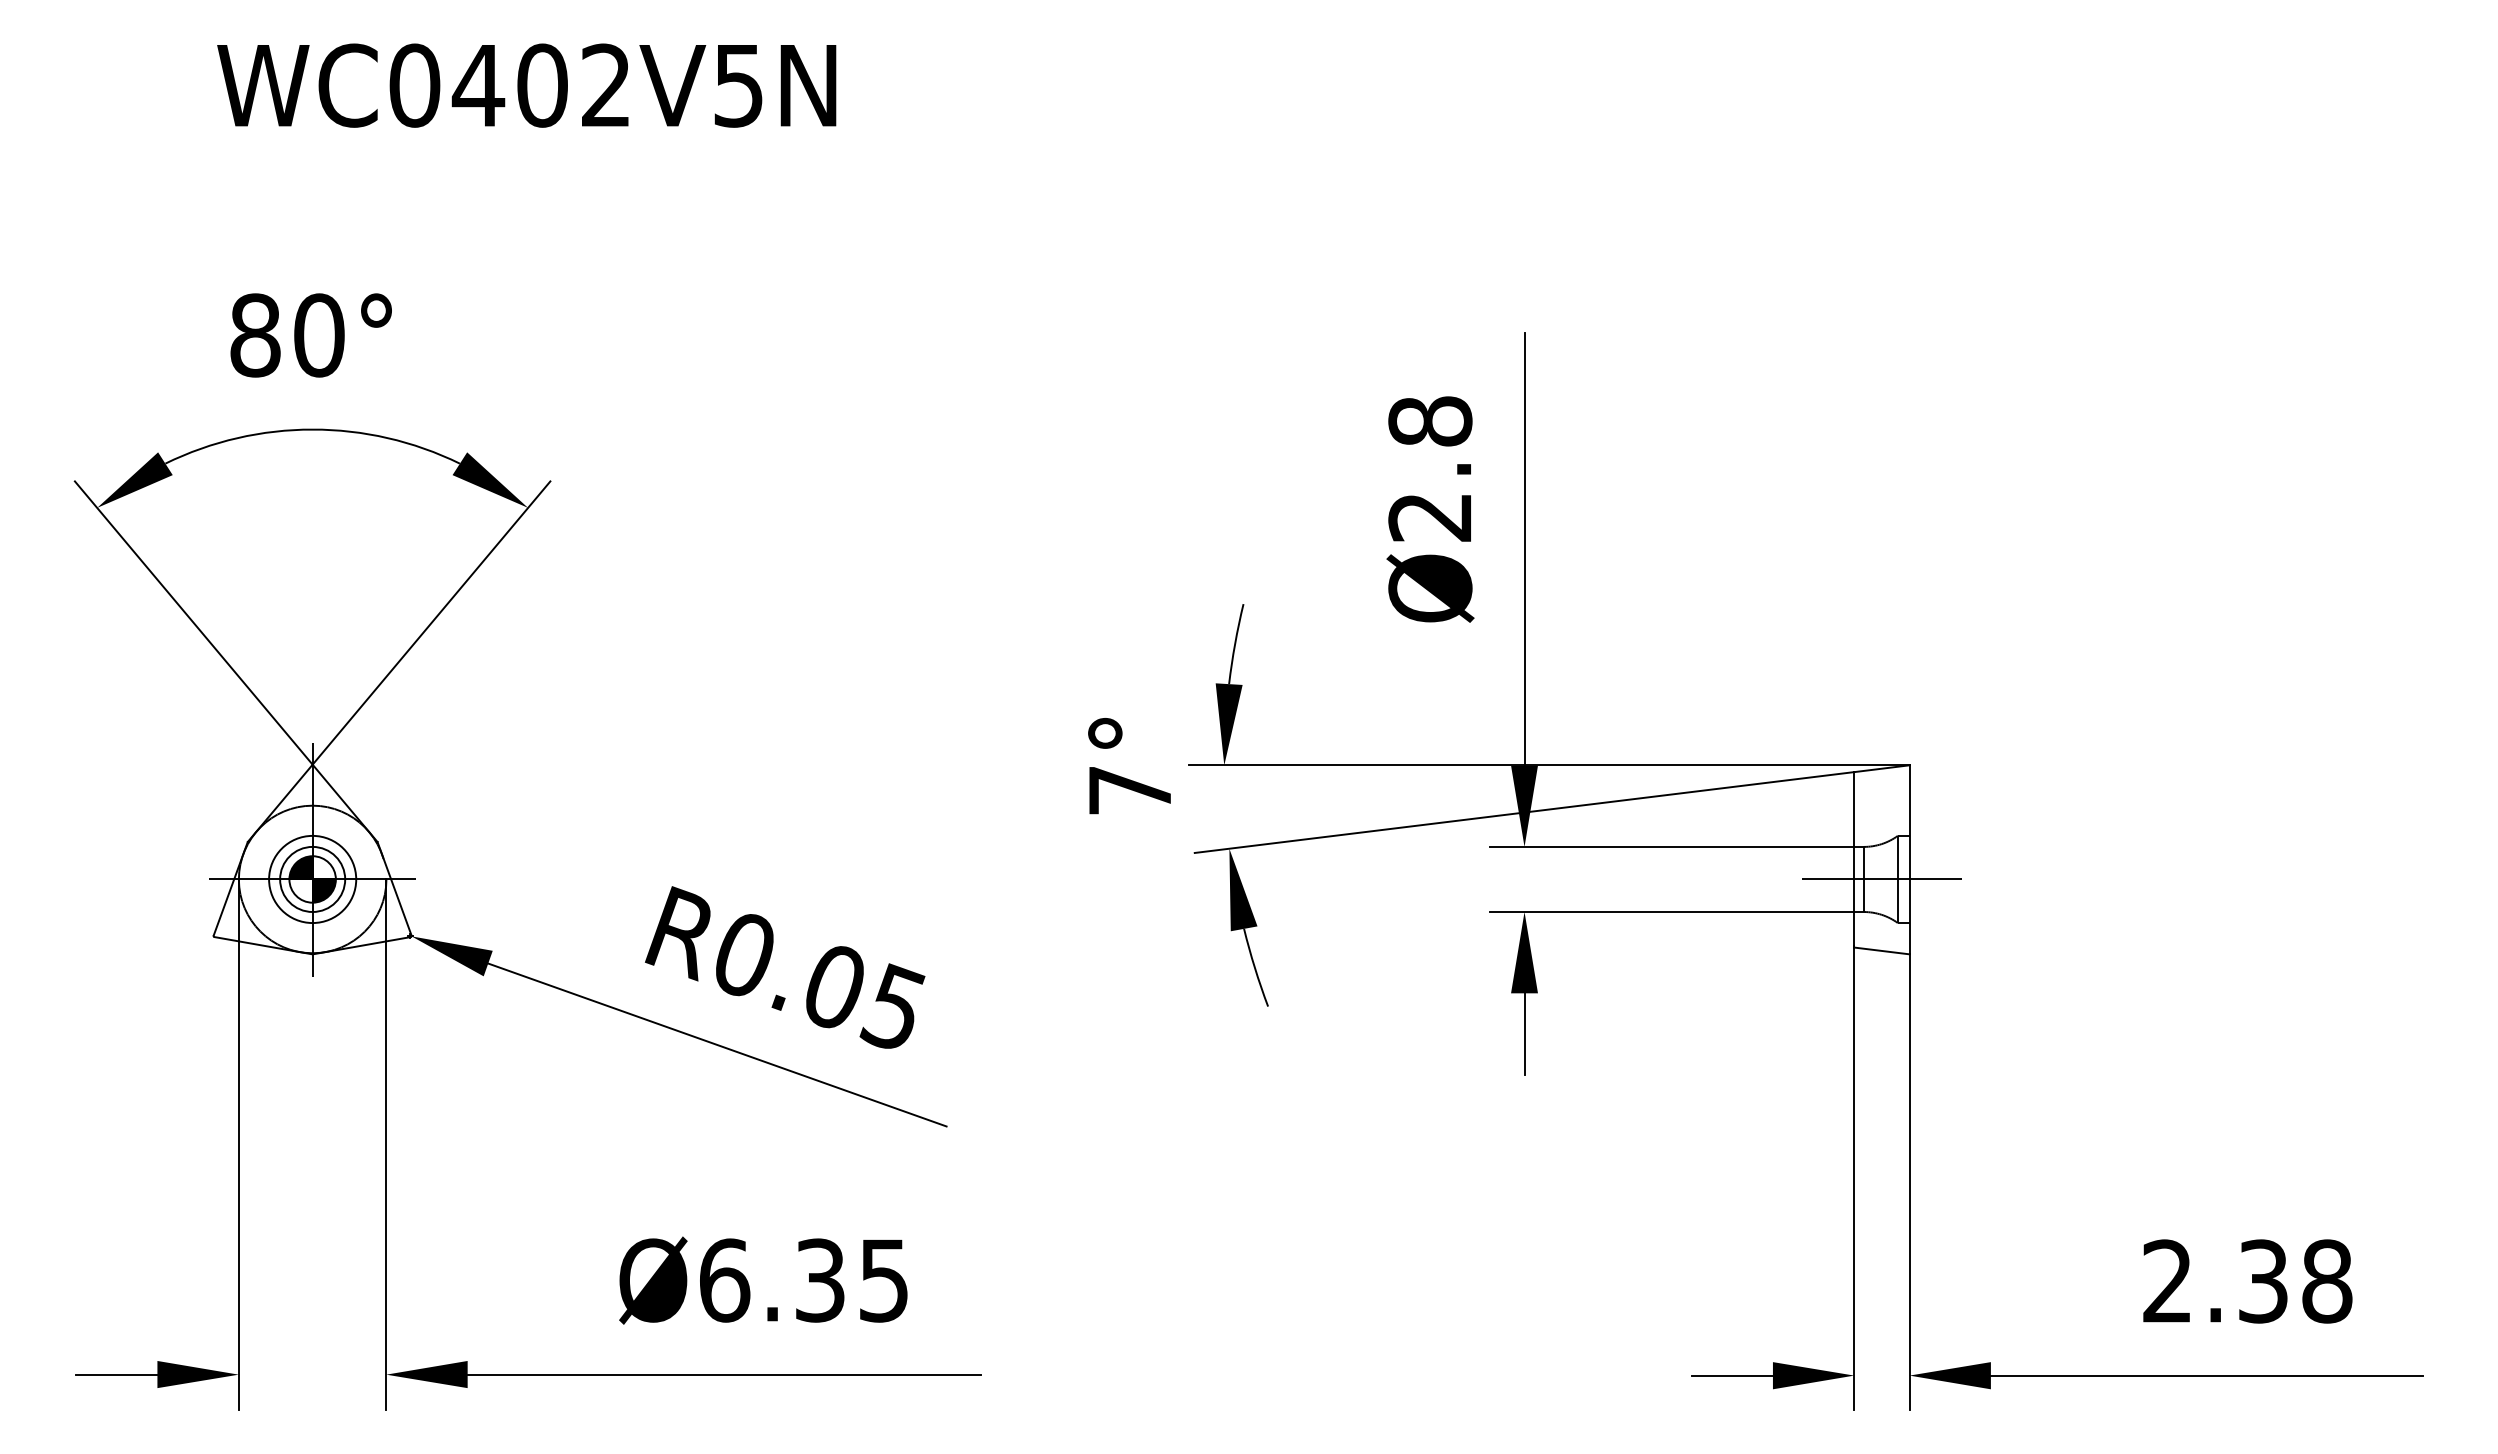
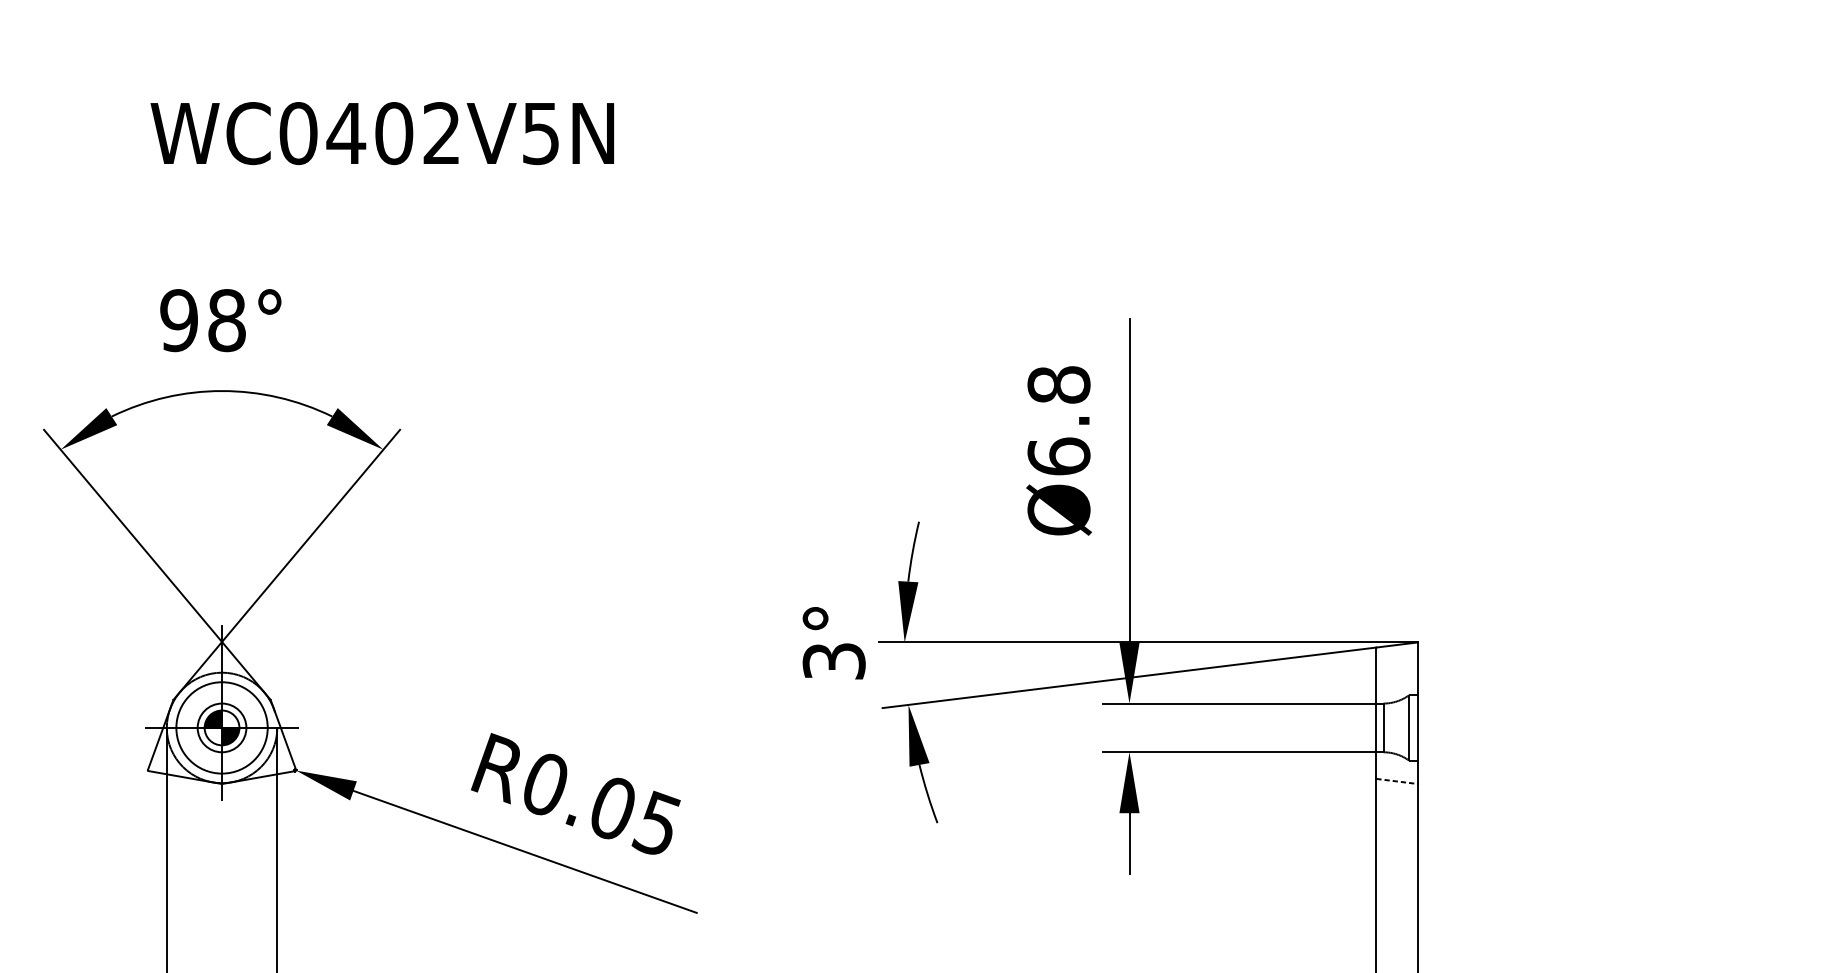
text: (287, 335) -> (203, 320), 80° -> 98°
text: (1430, 516) -> (1059, 456), Ø2.8 -> Ø6.8
text: (1130, 790) -> (834, 661), 7° -> 3°
circle: (312, 879) -> (221, 727), size x1.4
line: (1881, 879) -> (1396, 727), removed
line: (1881, 950) -> (1396, 781), solid -> dashed

